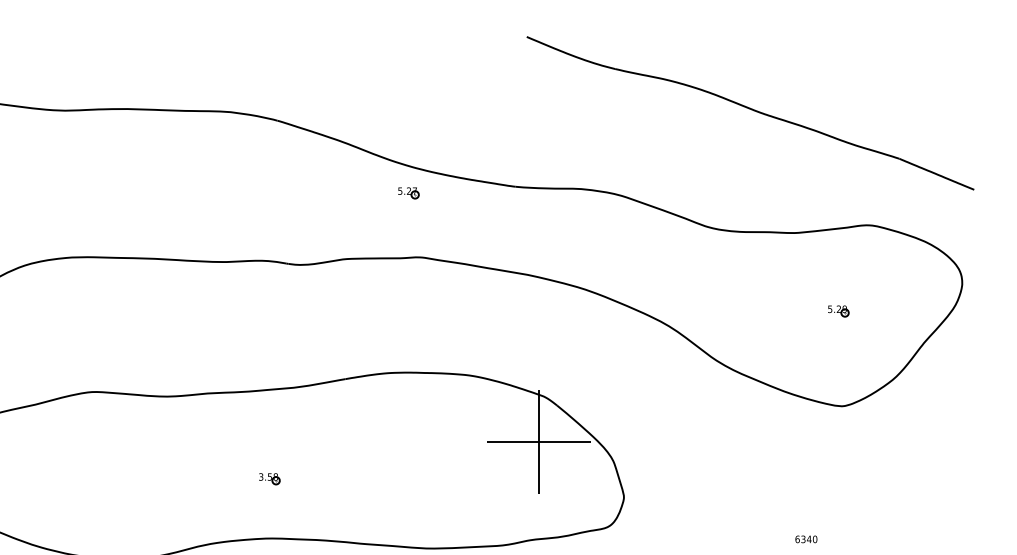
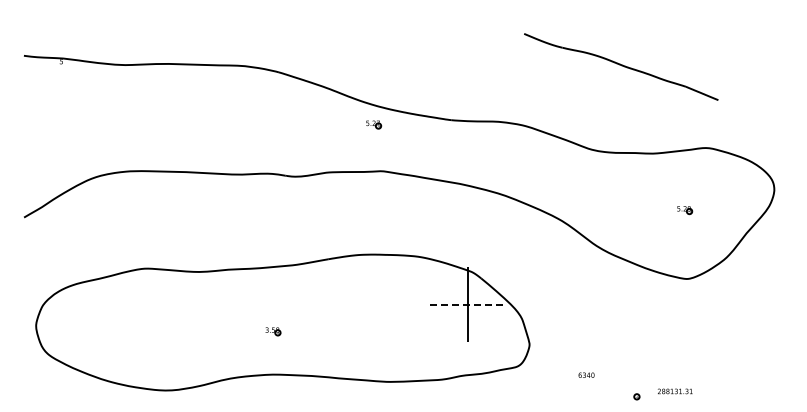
part: (751, 112) -> (621, 66), size x0.6
line: (539, 441) -> (468, 304), solid -> dashed
text: (806, 538) -> (586, 374), moved

